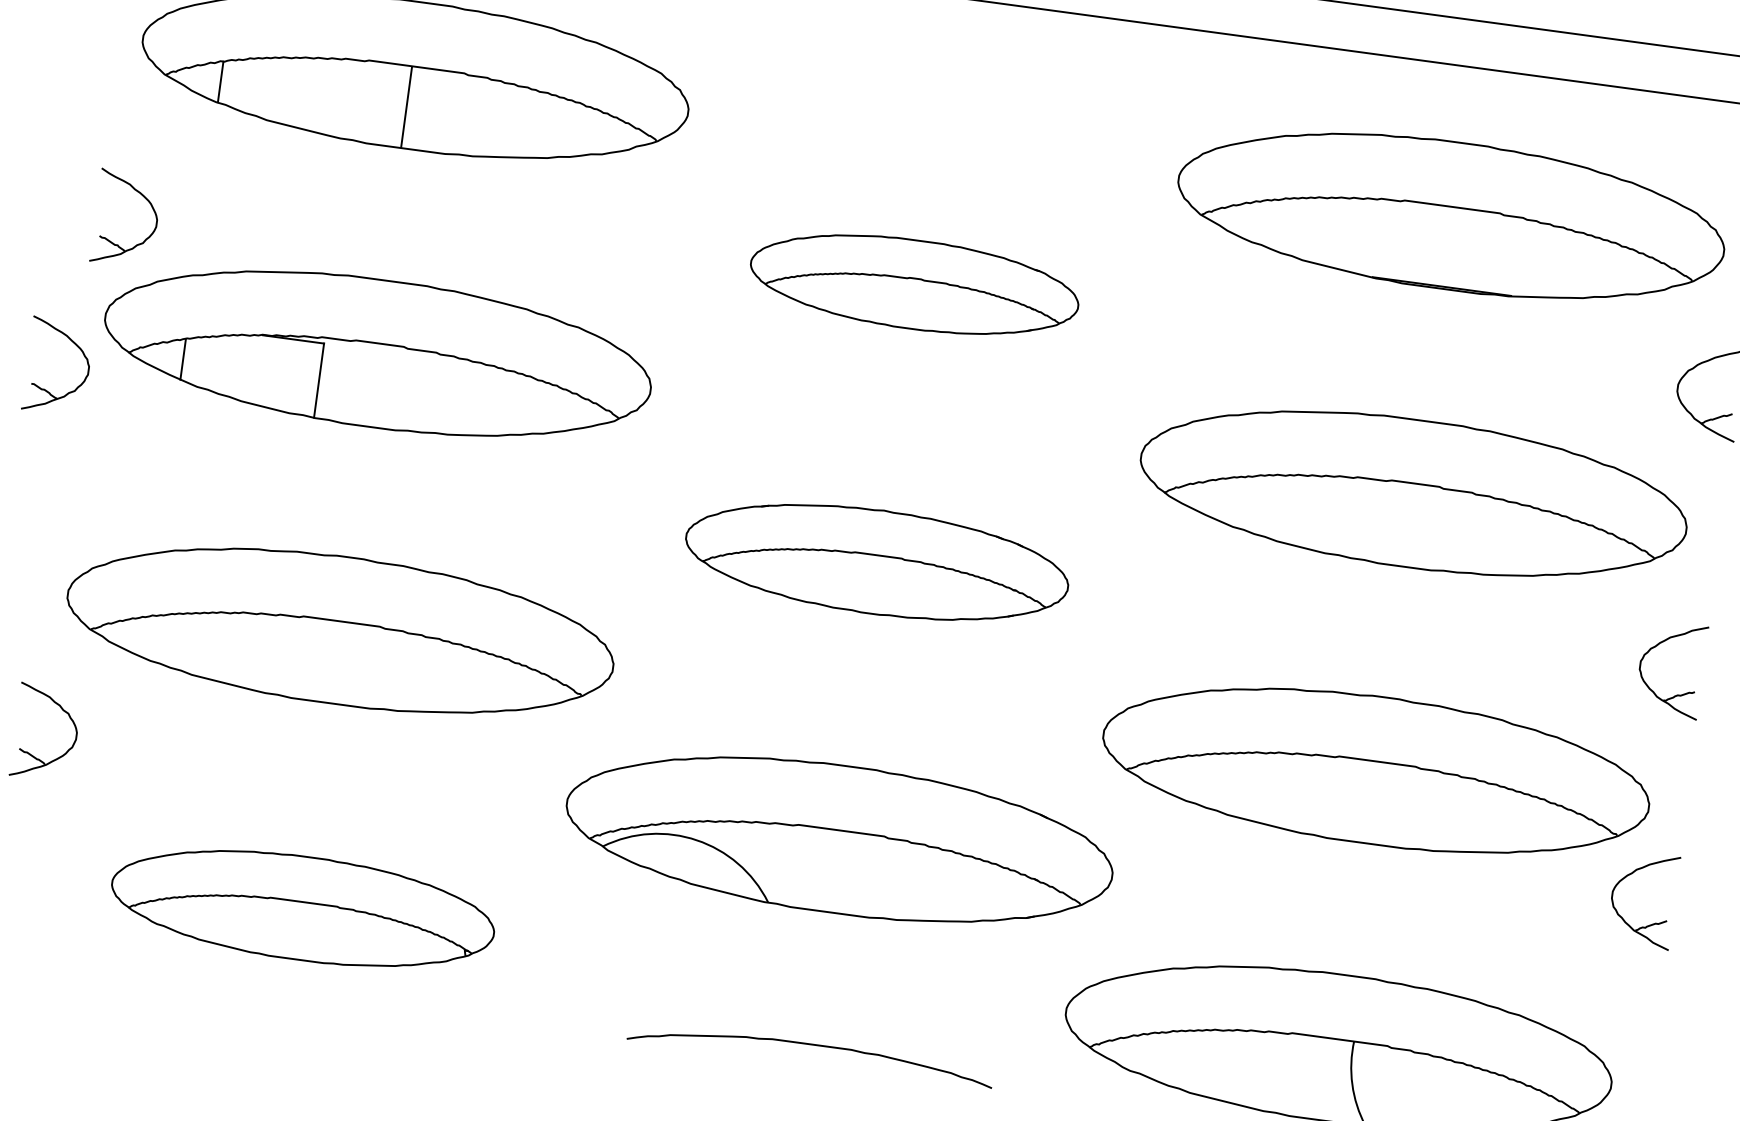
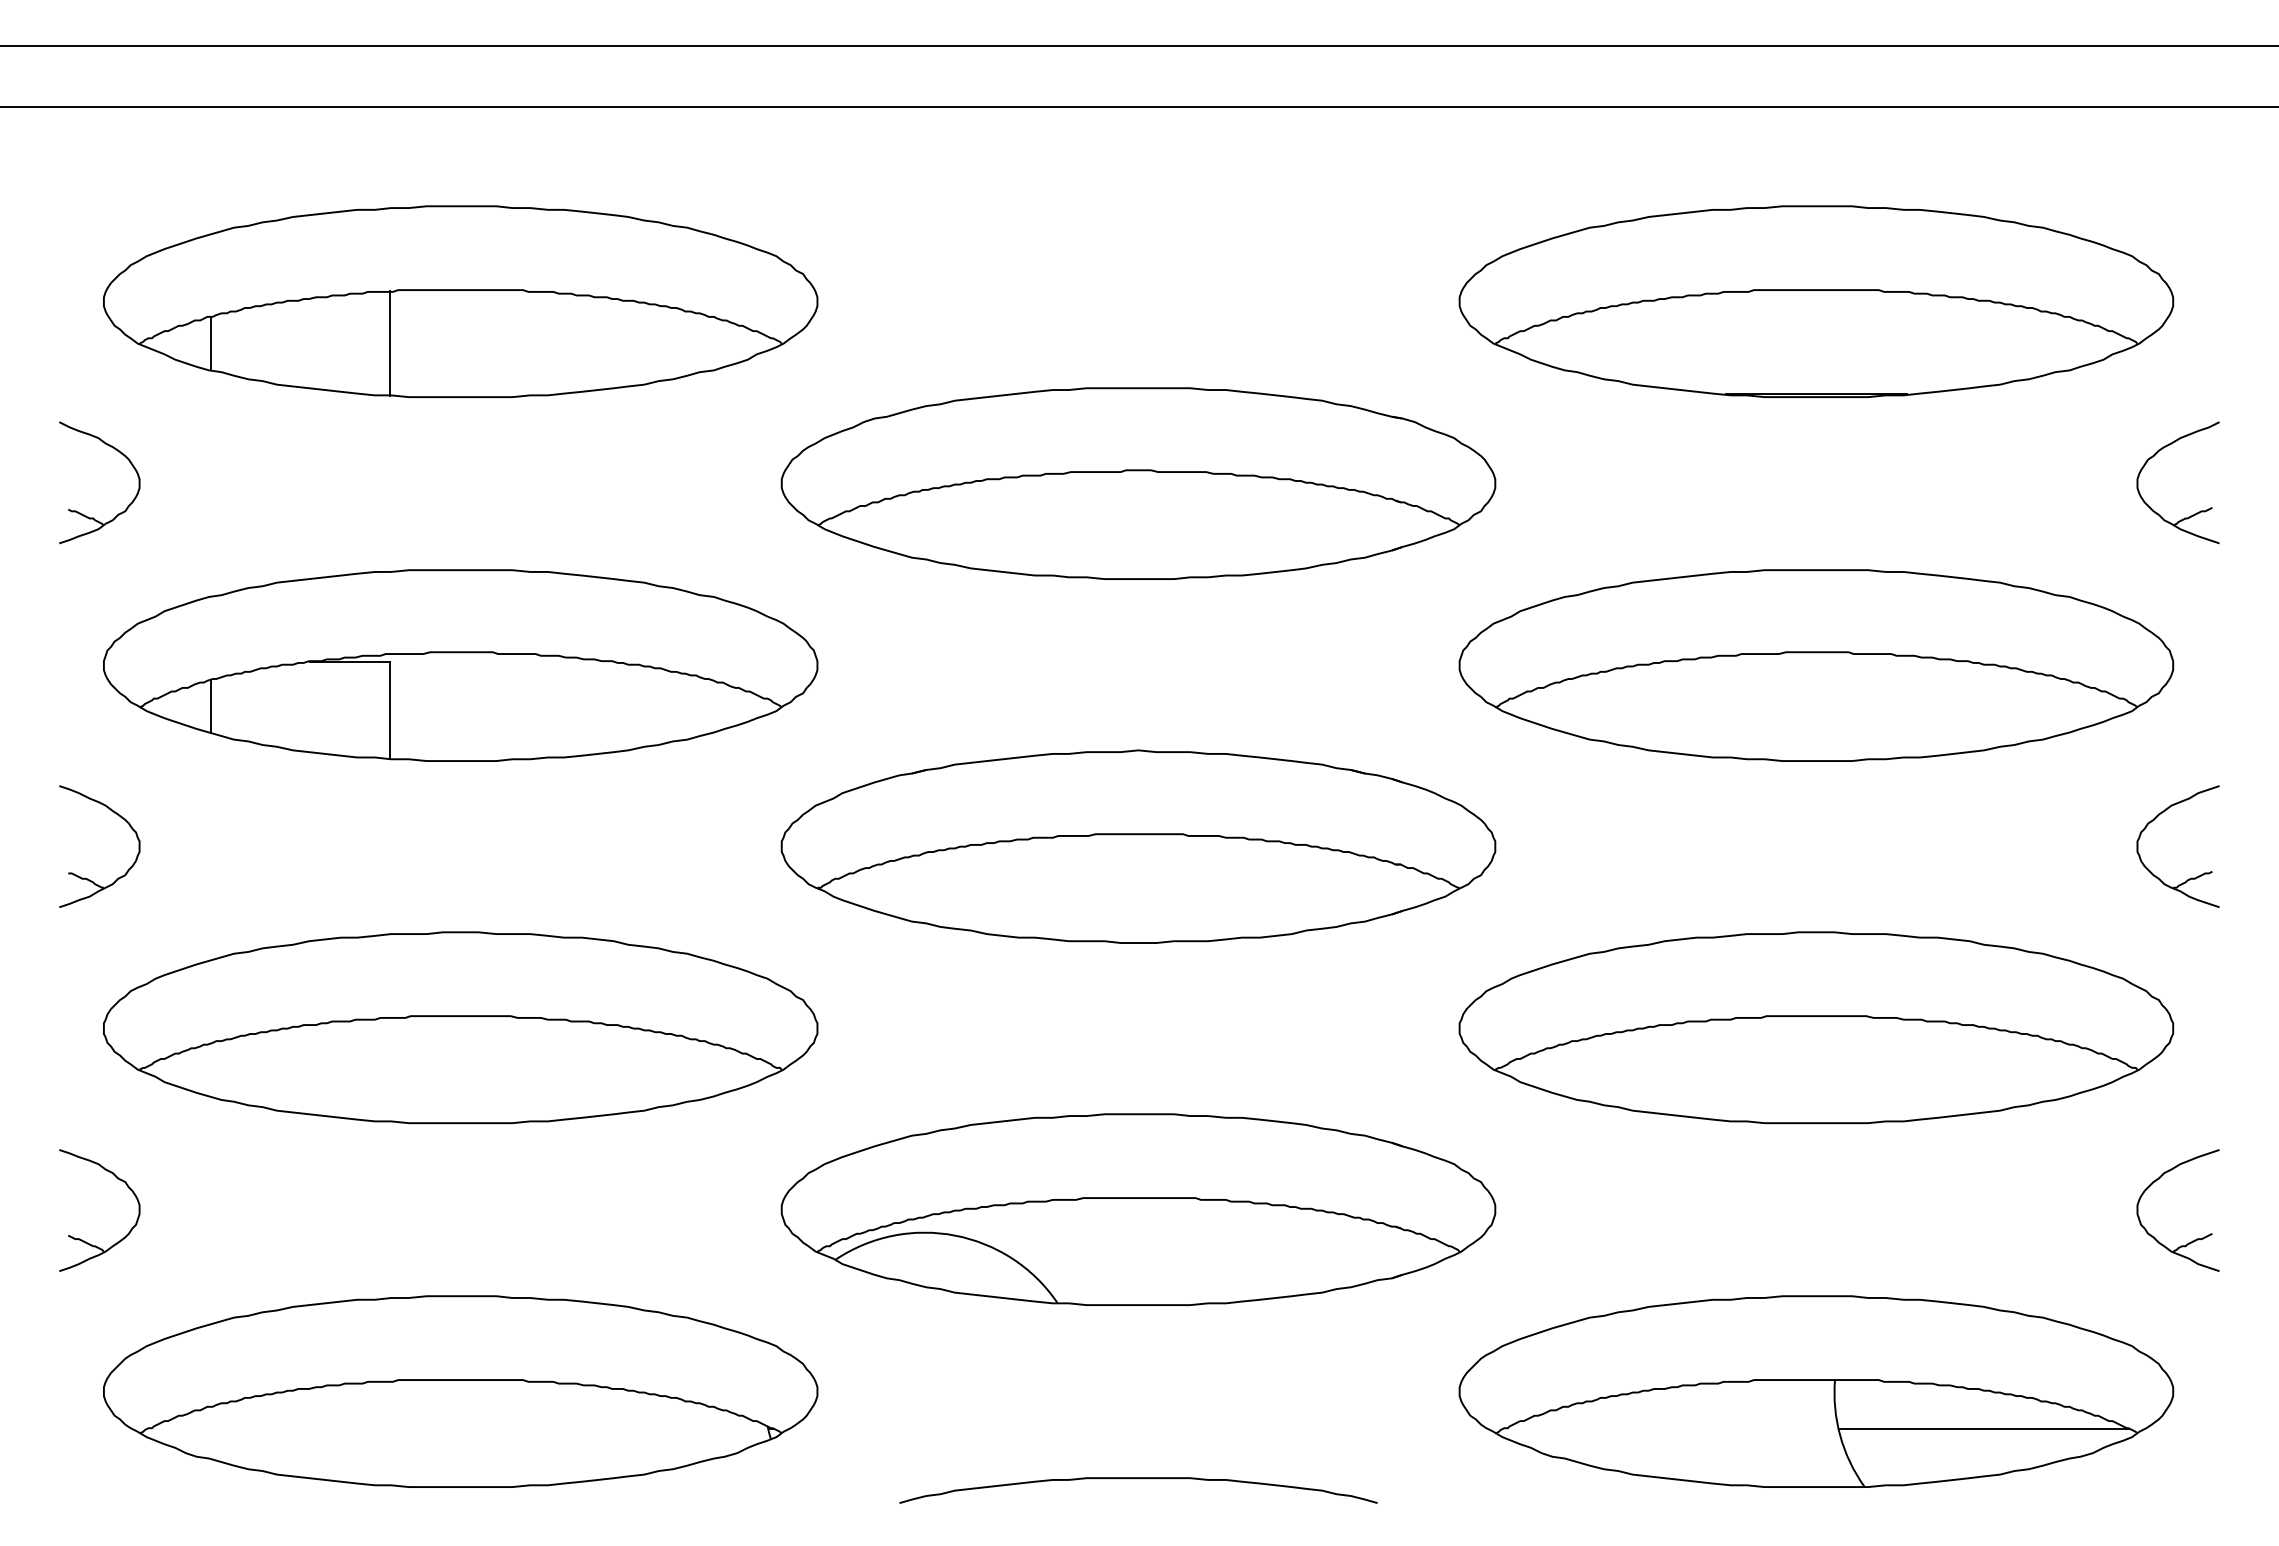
line: (406, 107) -> (389, 343), moved
part: (111, 241) -> (84, 514), moved
part: (914, 284) -> (1138, 483), size x1.67
part: (44, 388) -> (85, 877), moved
part: (877, 561) -> (1138, 846), size x1.43
part: (302, 908) -> (460, 1391), size x1.43
part: (1651, 924) -> (2192, 1240), moved
line: (1462, 1093) -> (1983, 1428), added

